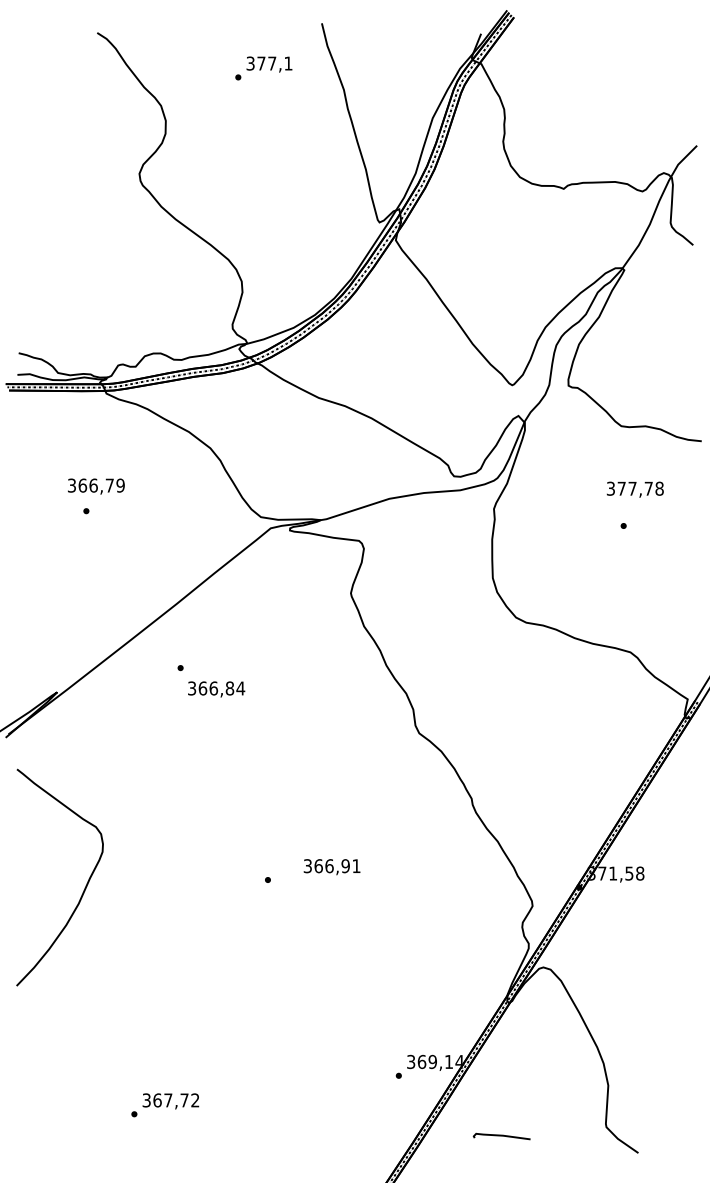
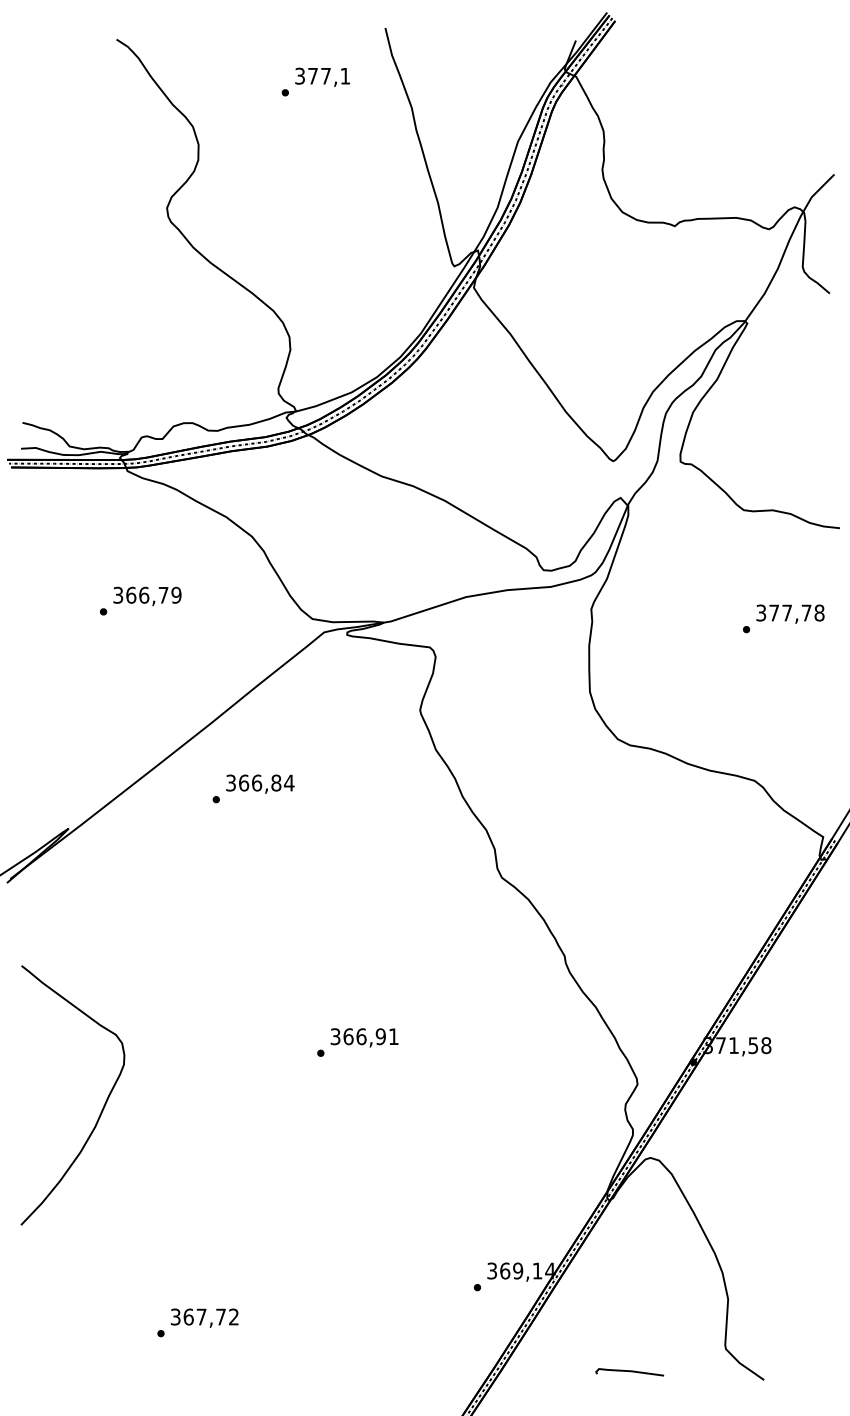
text: (96, 486) -> (147, 596), moved
text: (635, 489) -> (790, 613), moved
text: (216, 688) -> (260, 783), moved
text: (332, 866) -> (364, 1037), moved
curve: (84, 887) -> (102, 1107), moved
curve: (501, 1136) -> (629, 1372), moved

